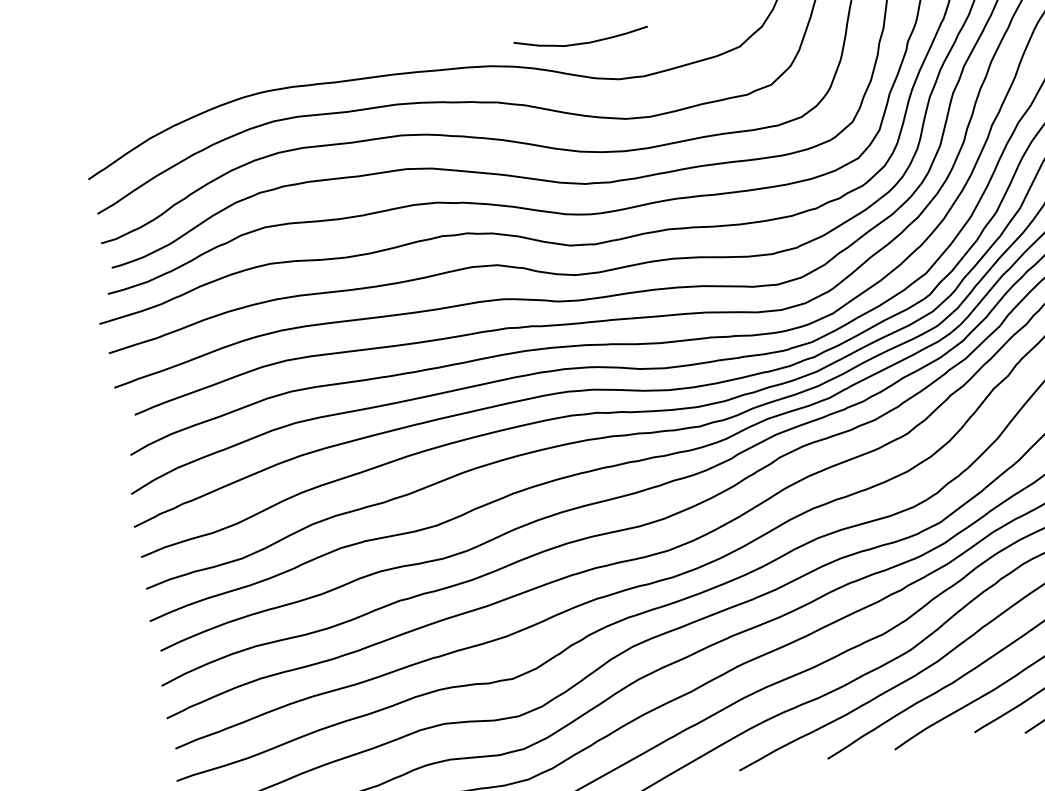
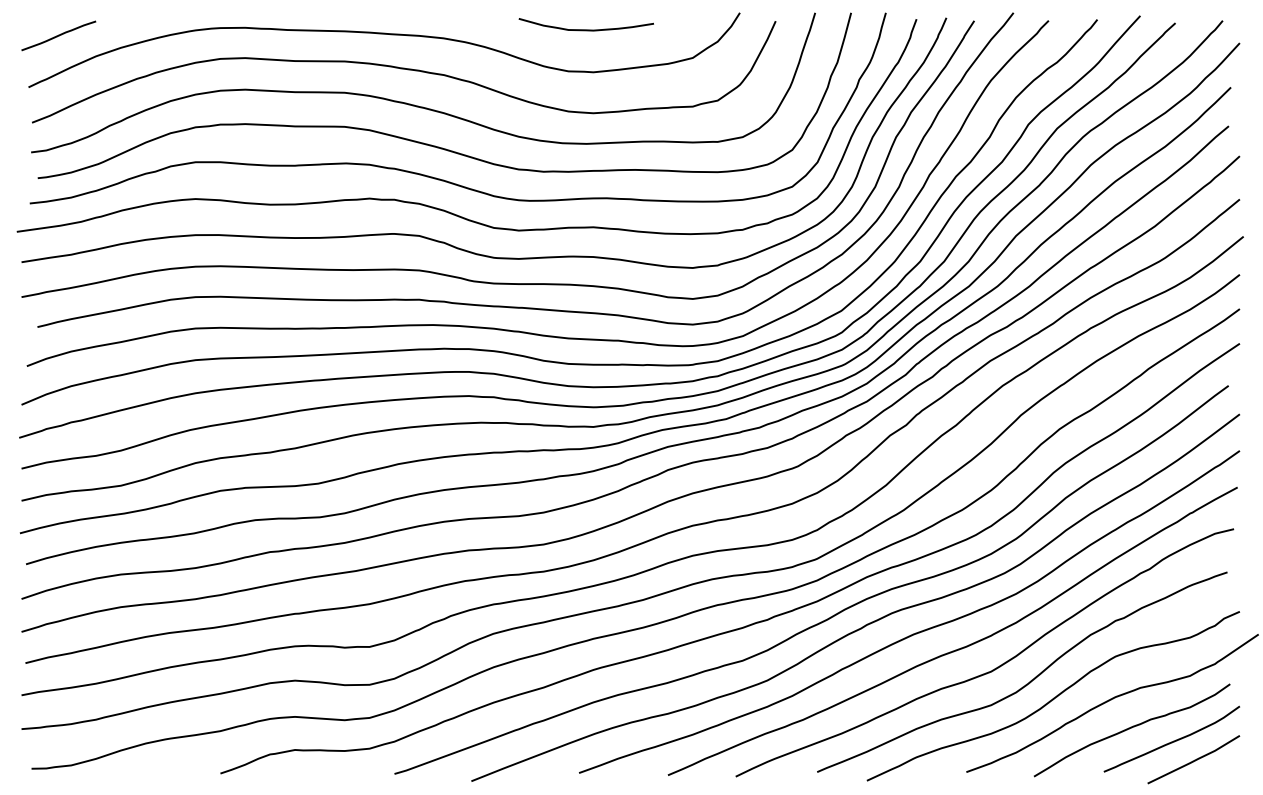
curve: (581, 42) -> (585, 29), moved
curve: (109, 123) -> (58, 35), added

